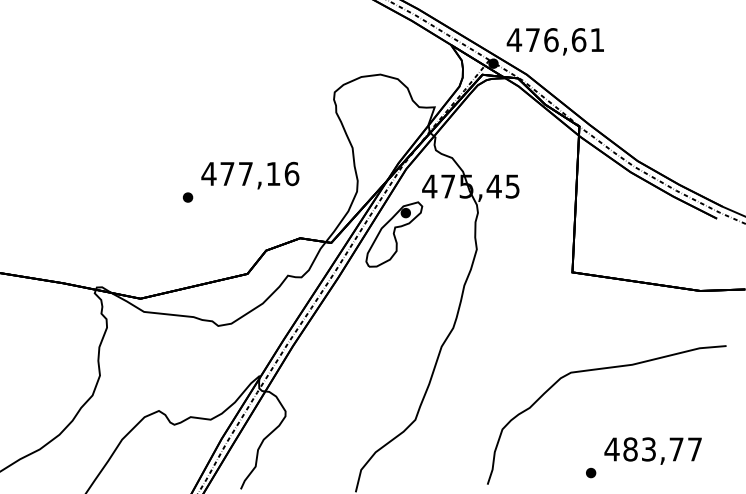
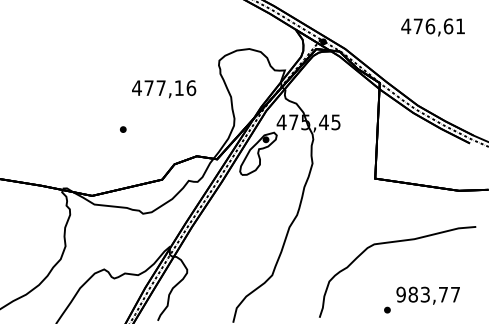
text: (554, 41) -> (432, 27), moved
text: (250, 176) -> (164, 89), moved
text: (612, 449) -> (401, 294), 483,77 -> 983,77

